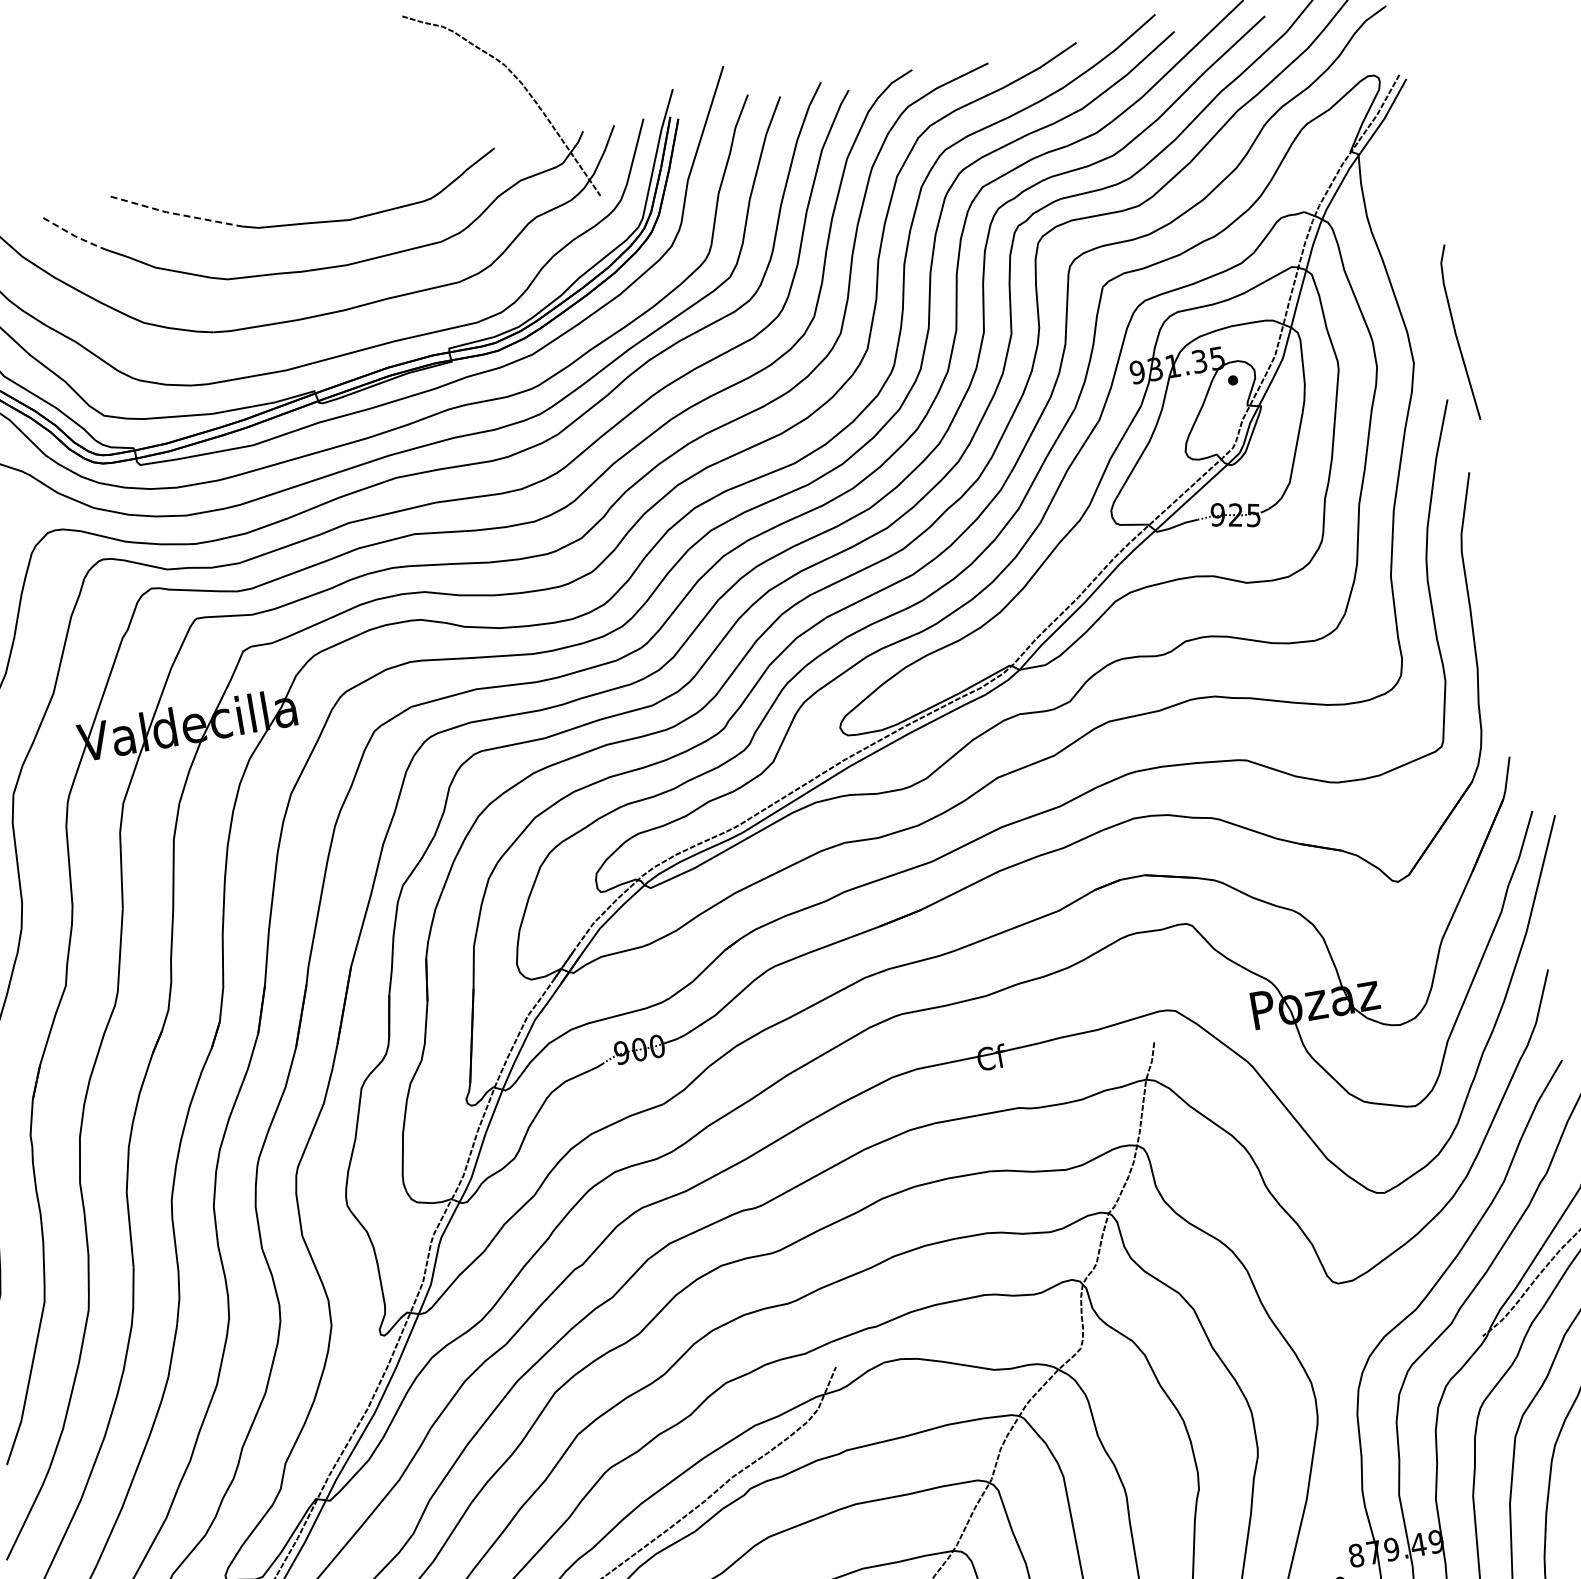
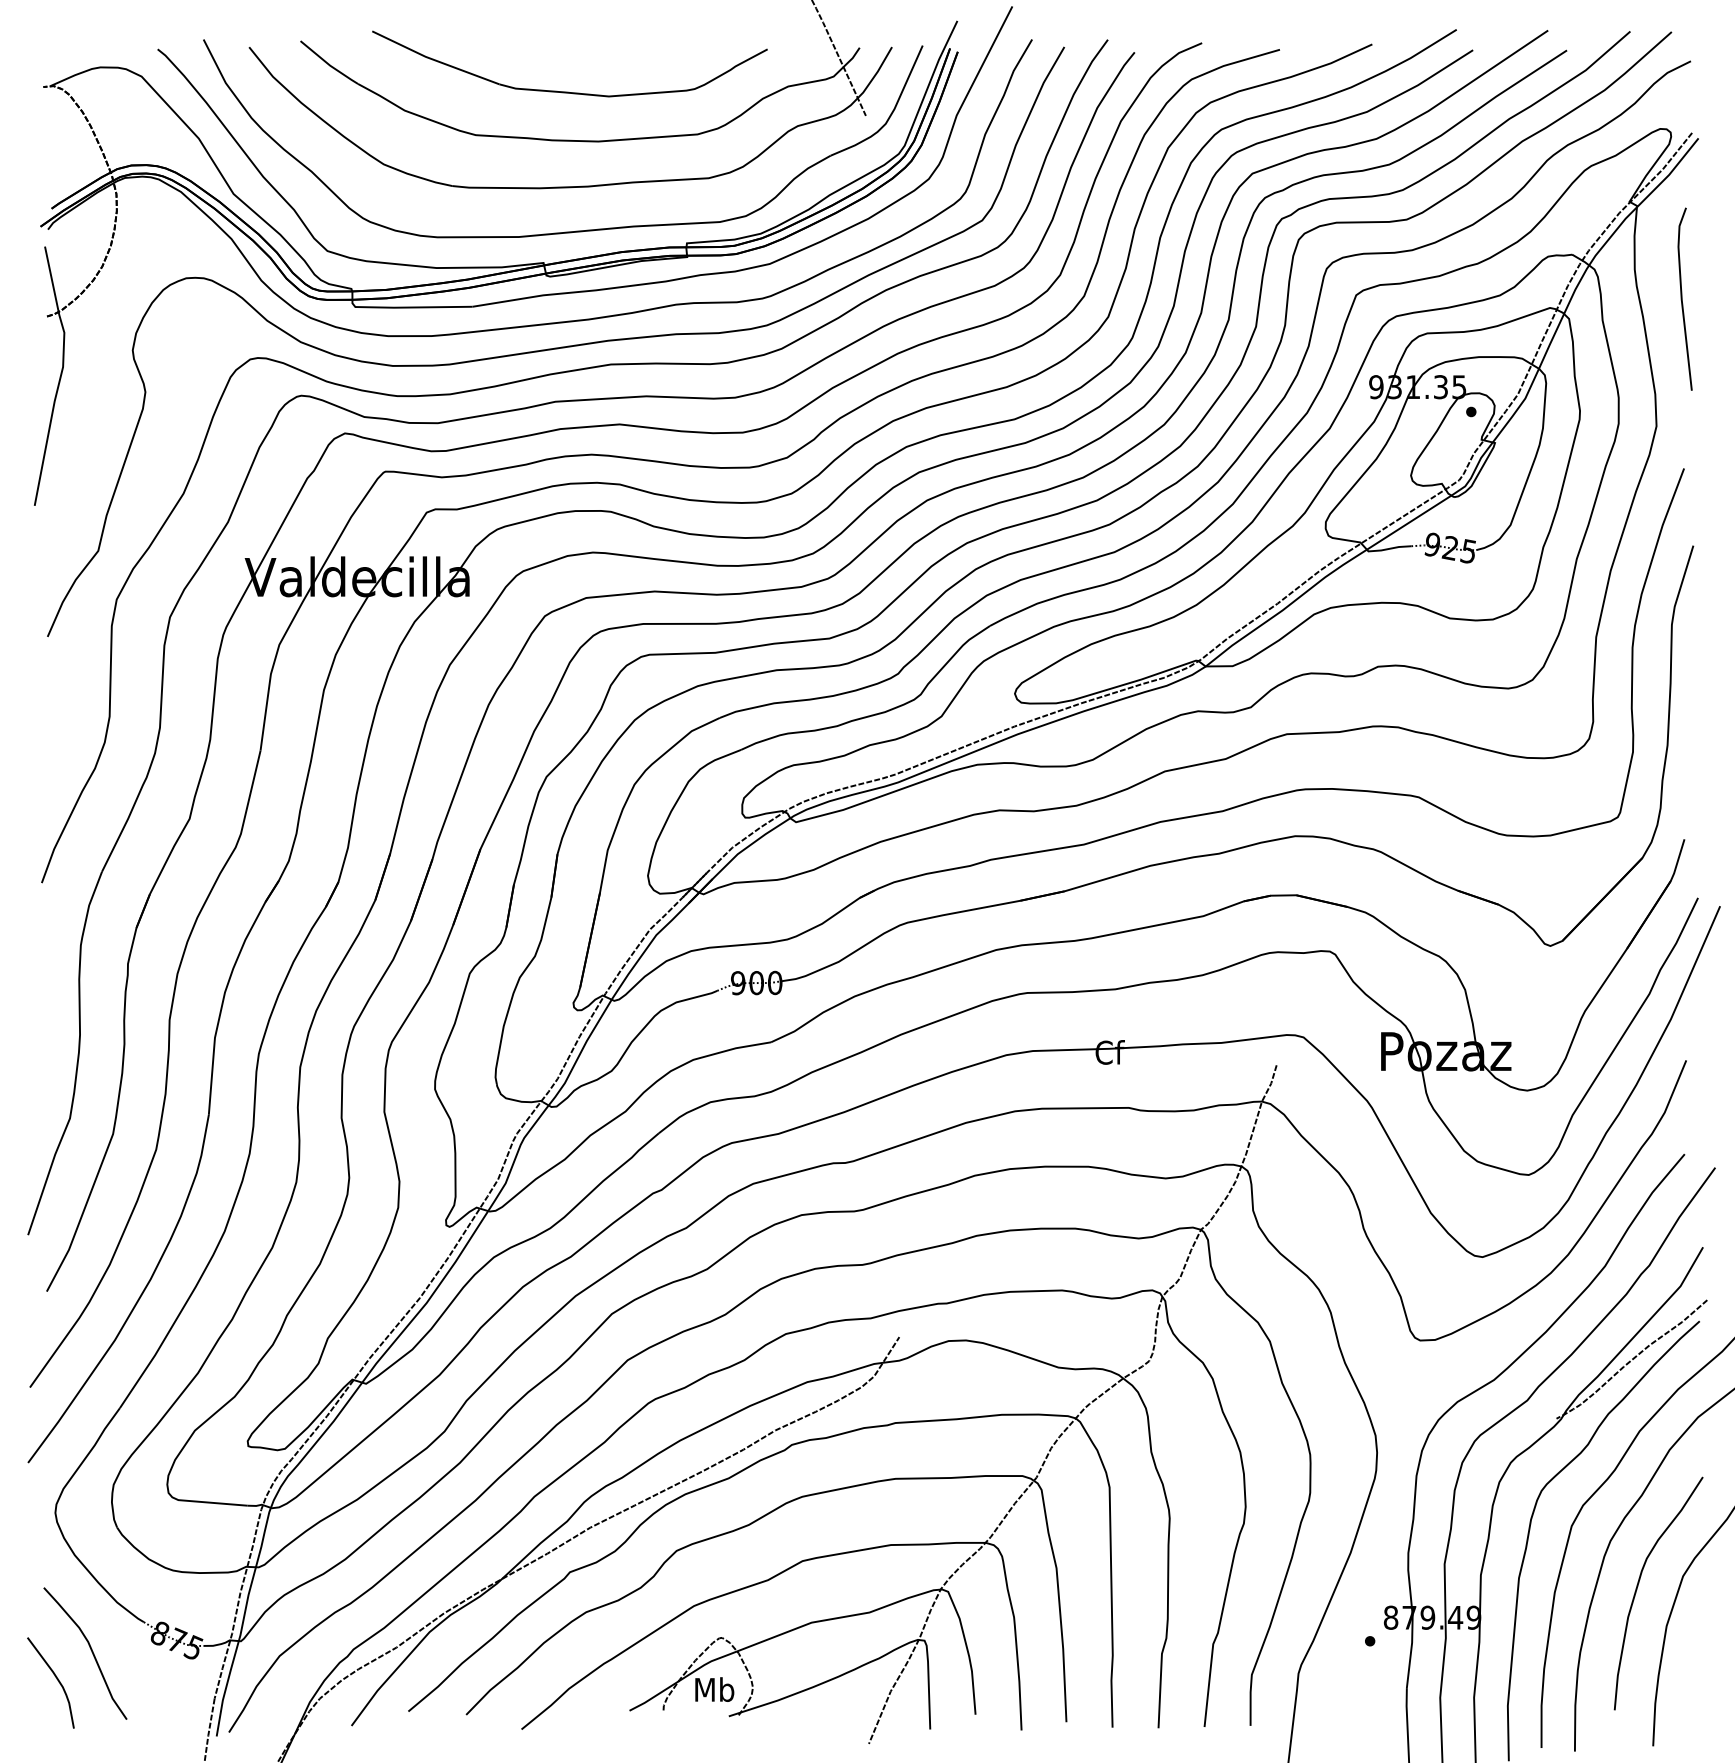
line: (175, 213) -> (434, 59), dashed -> solid
line: (75, 236) -> (329, 65), dashed -> solid
line: (1456, 332) -> (1682, 298), moved

